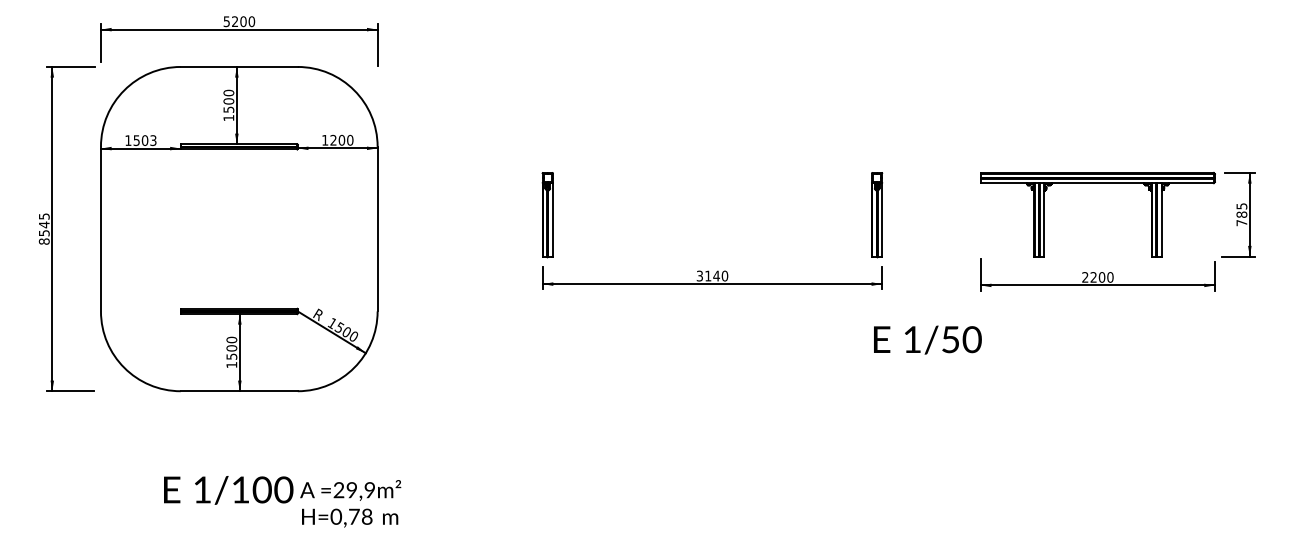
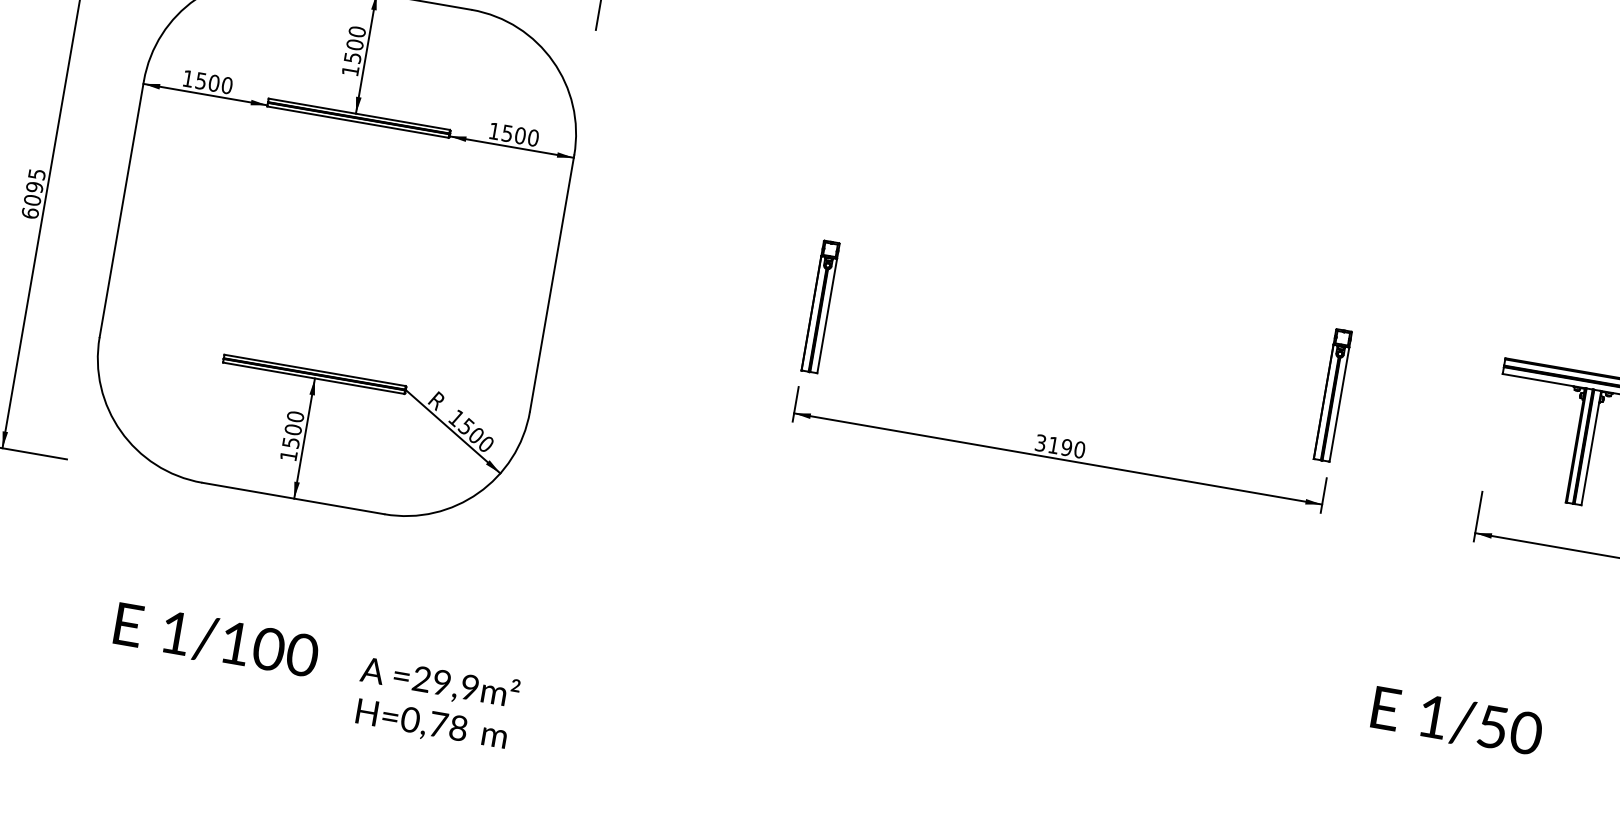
text: (333, 139) -> (507, 132), 1200 -> 1500
text: (153, 140) -> (227, 85), 1503 -> 1500
text: (43, 232) -> (31, 198), 8545 -> 6095
text: (716, 275) -> (1066, 446), 3140 -> 3190
text: (927, 339) -> (1456, 720), moved
text: (228, 490) -> (216, 640), moved

